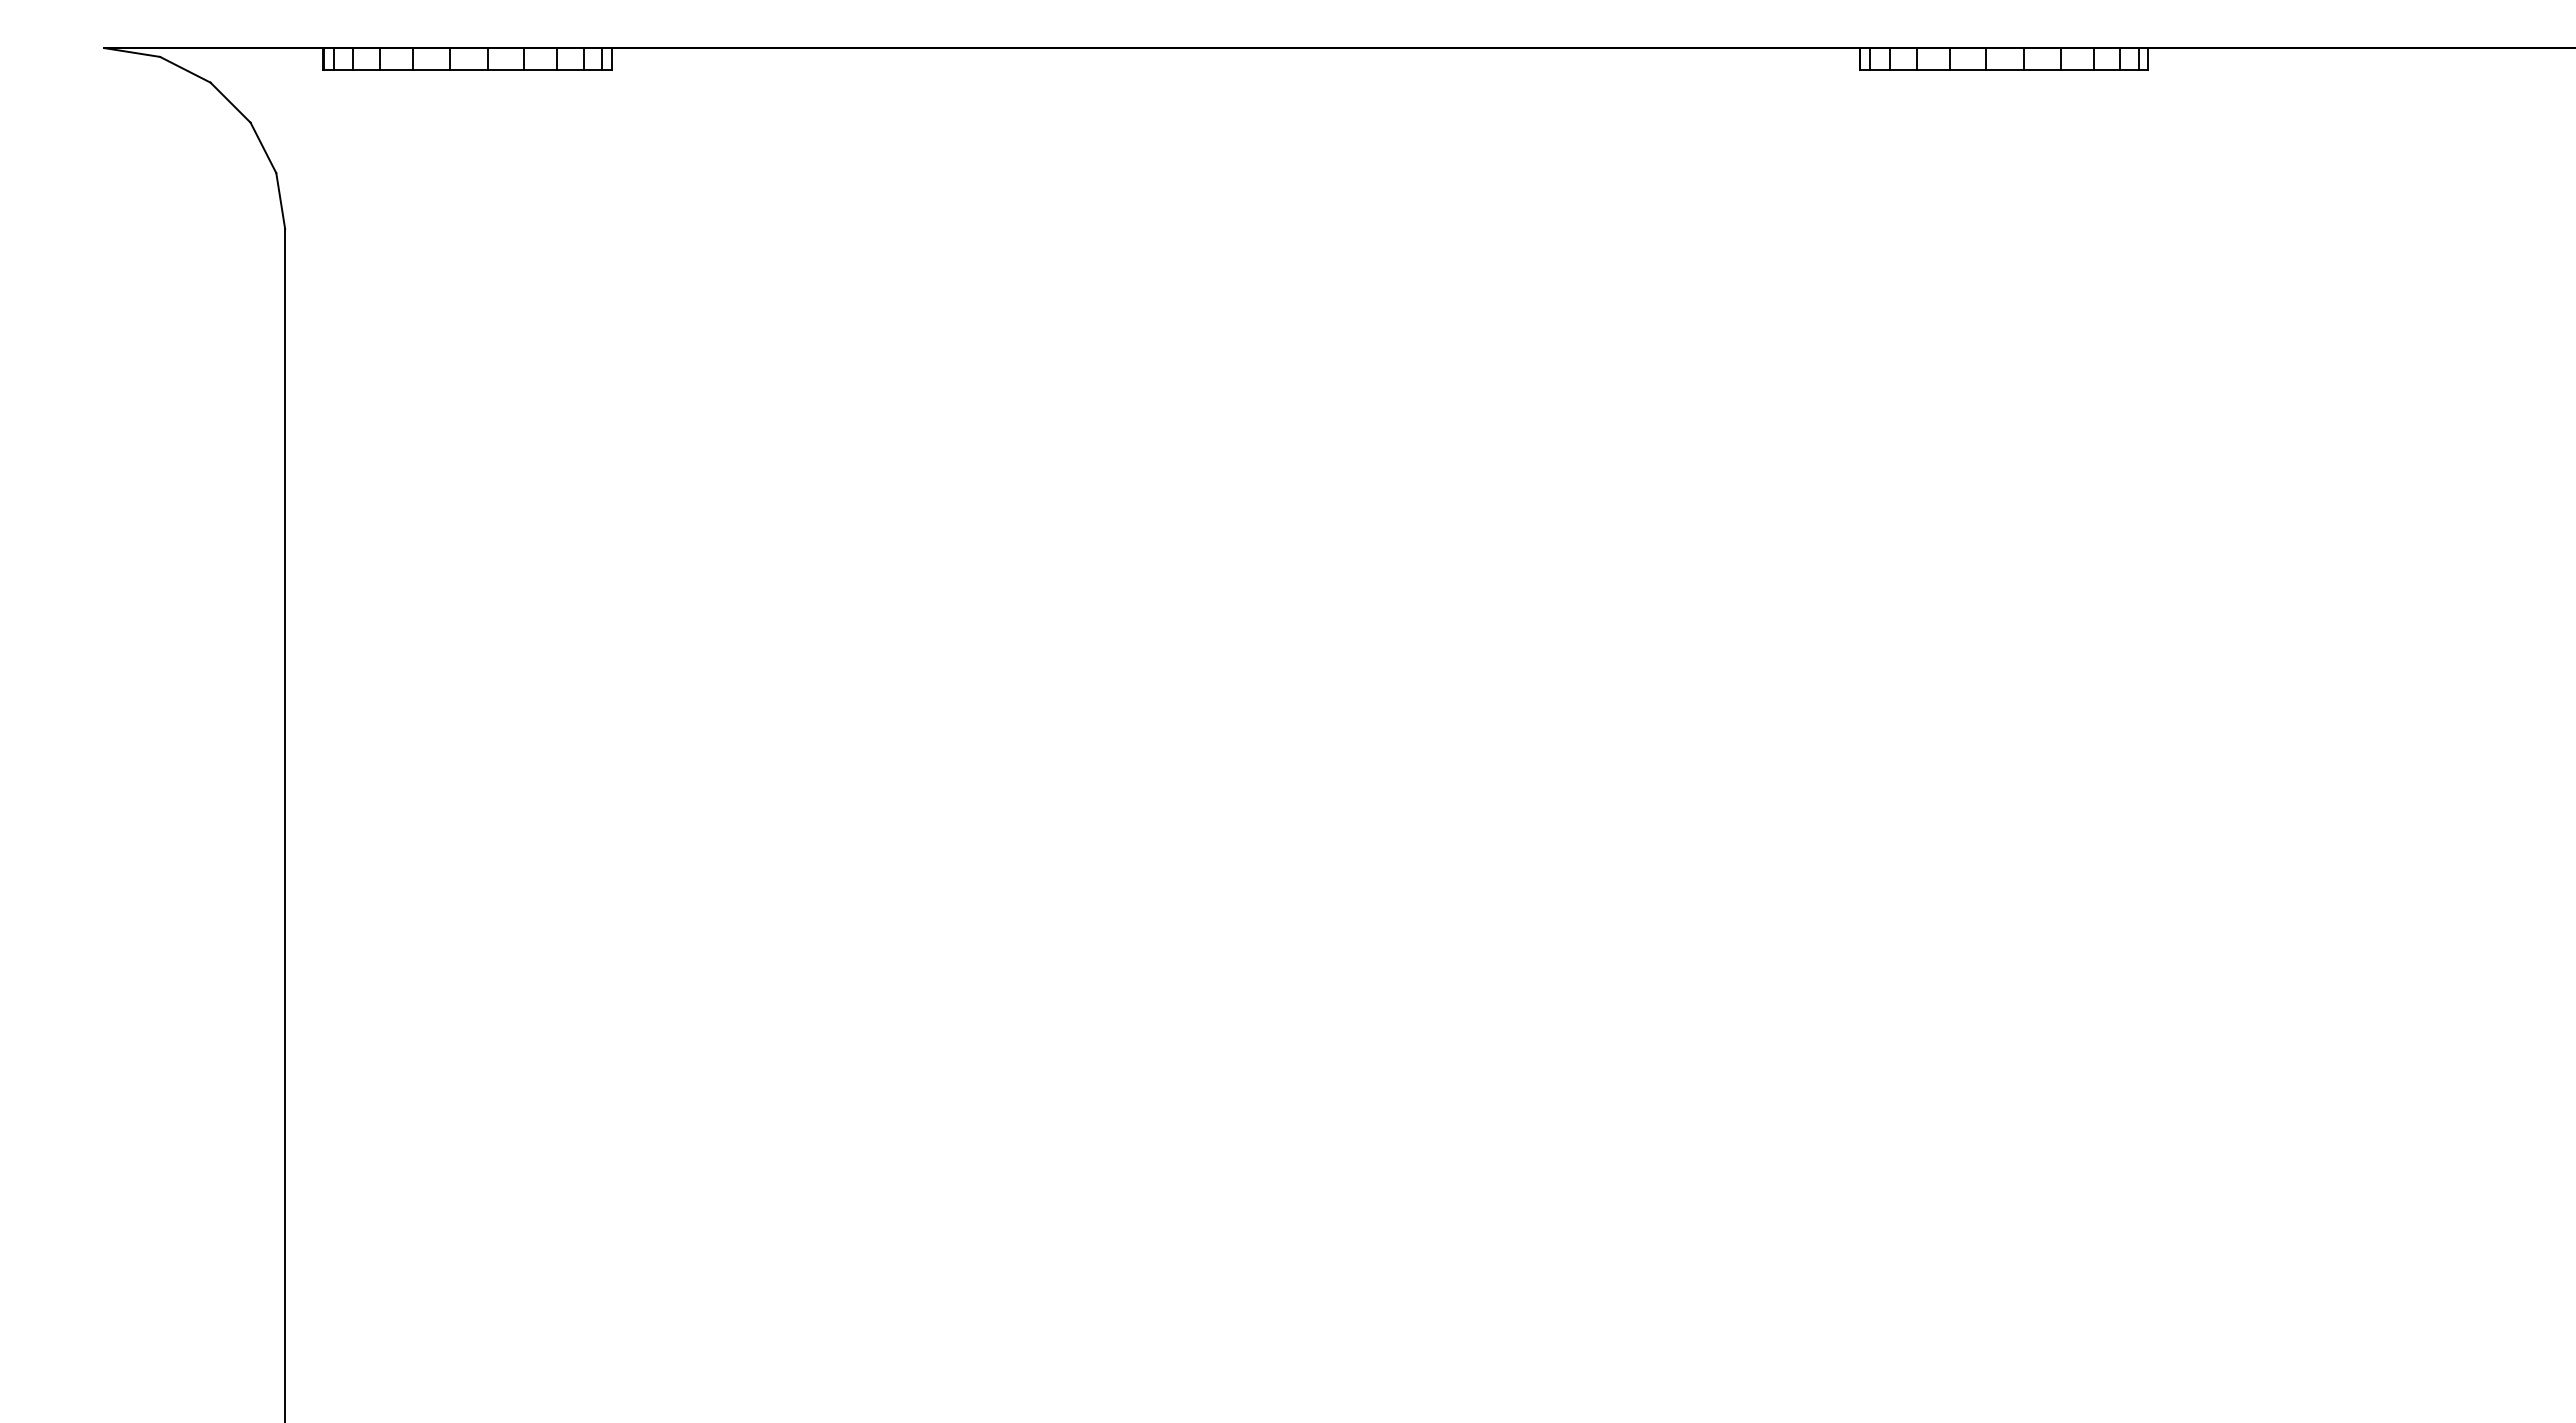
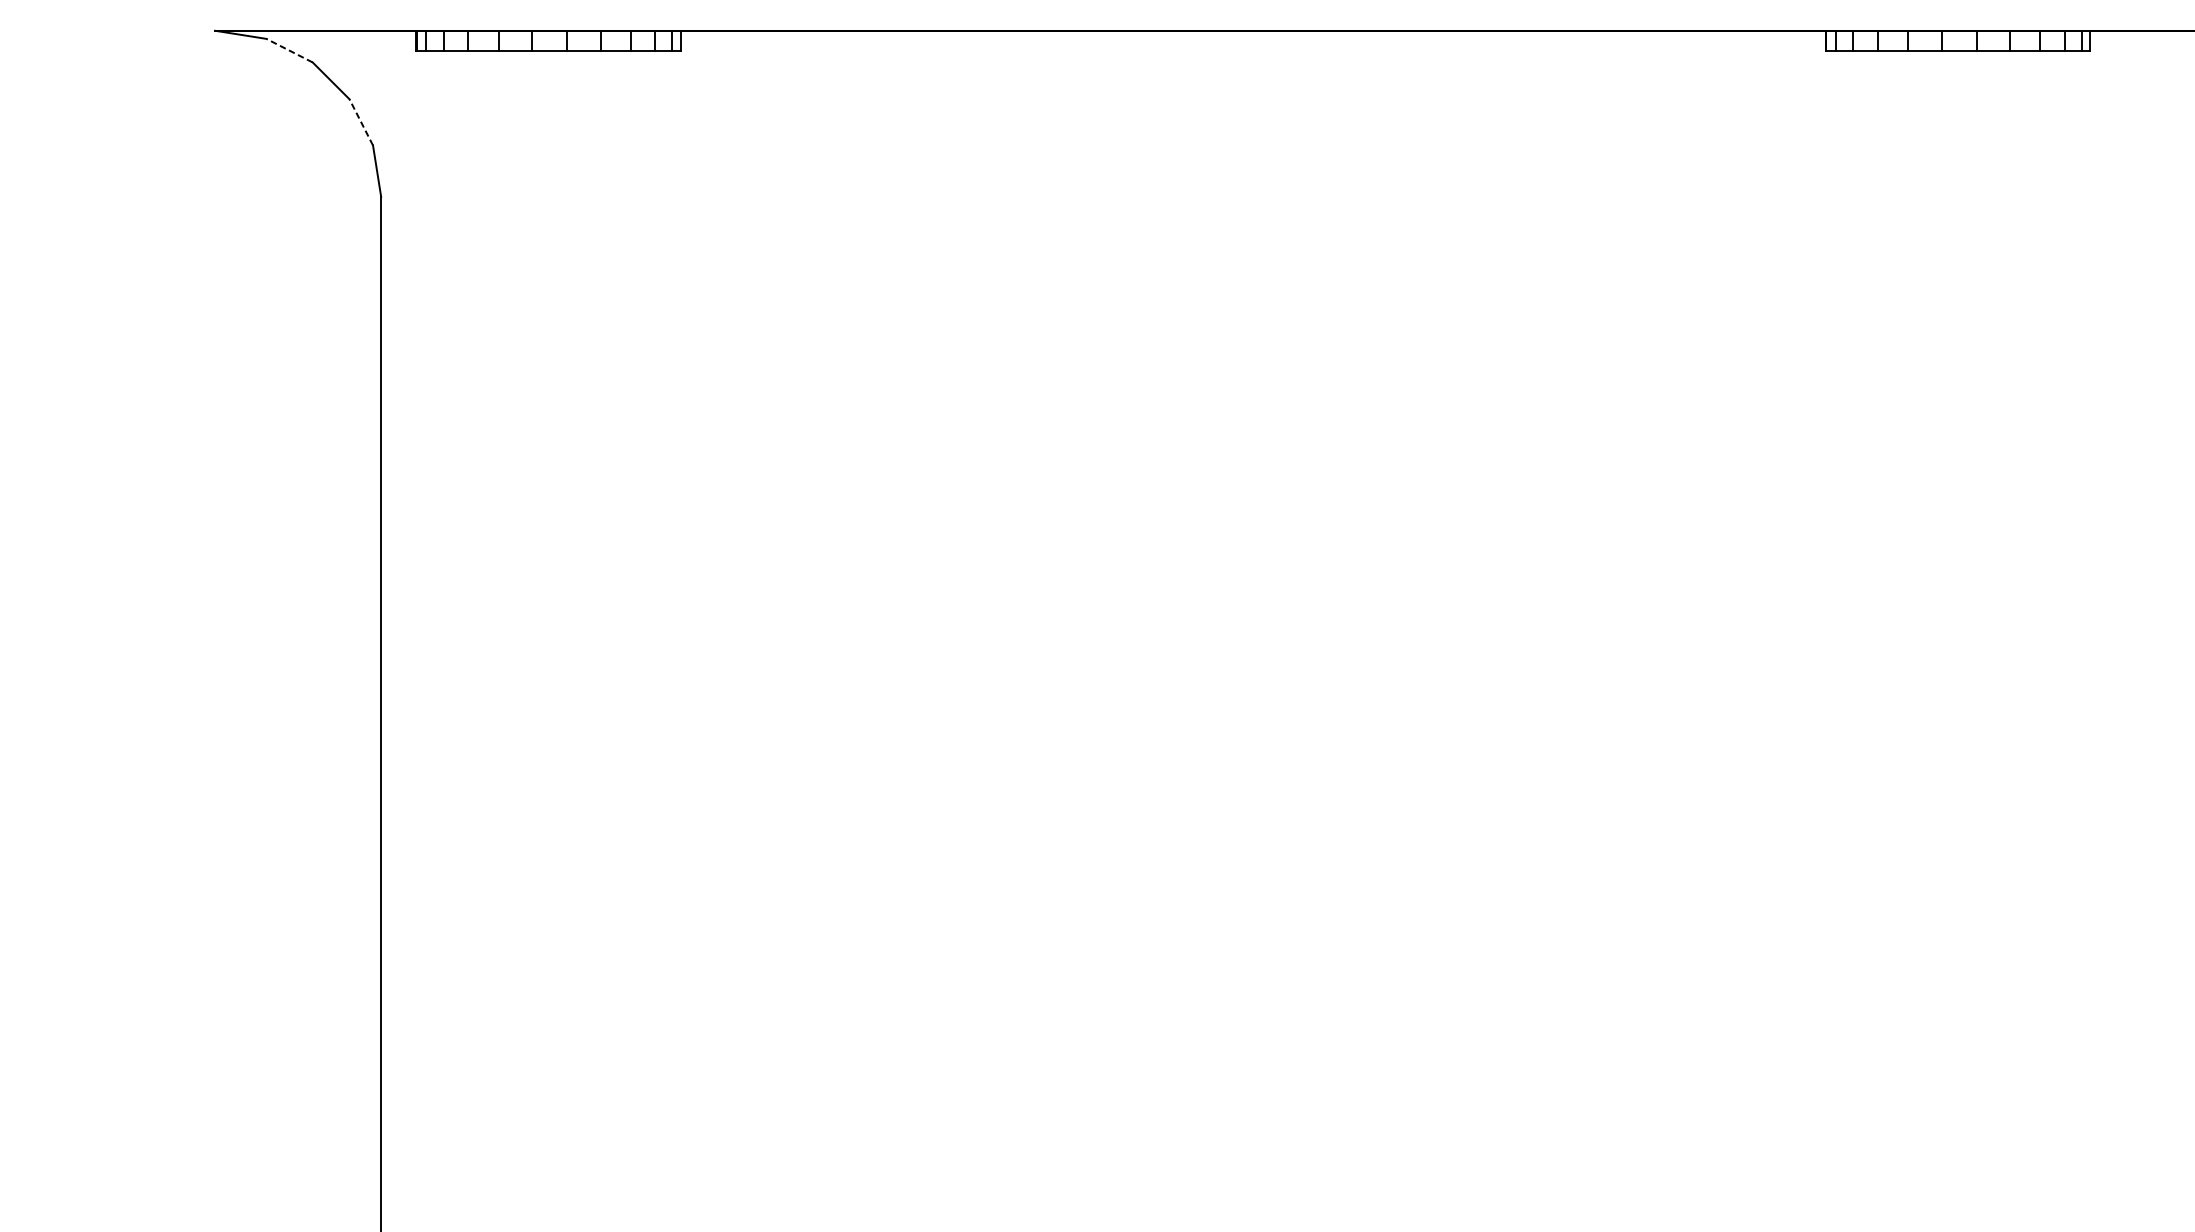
line: (184, 69) -> (288, 50), solid -> dashed
line: (263, 147) -> (361, 121), solid -> dashed

